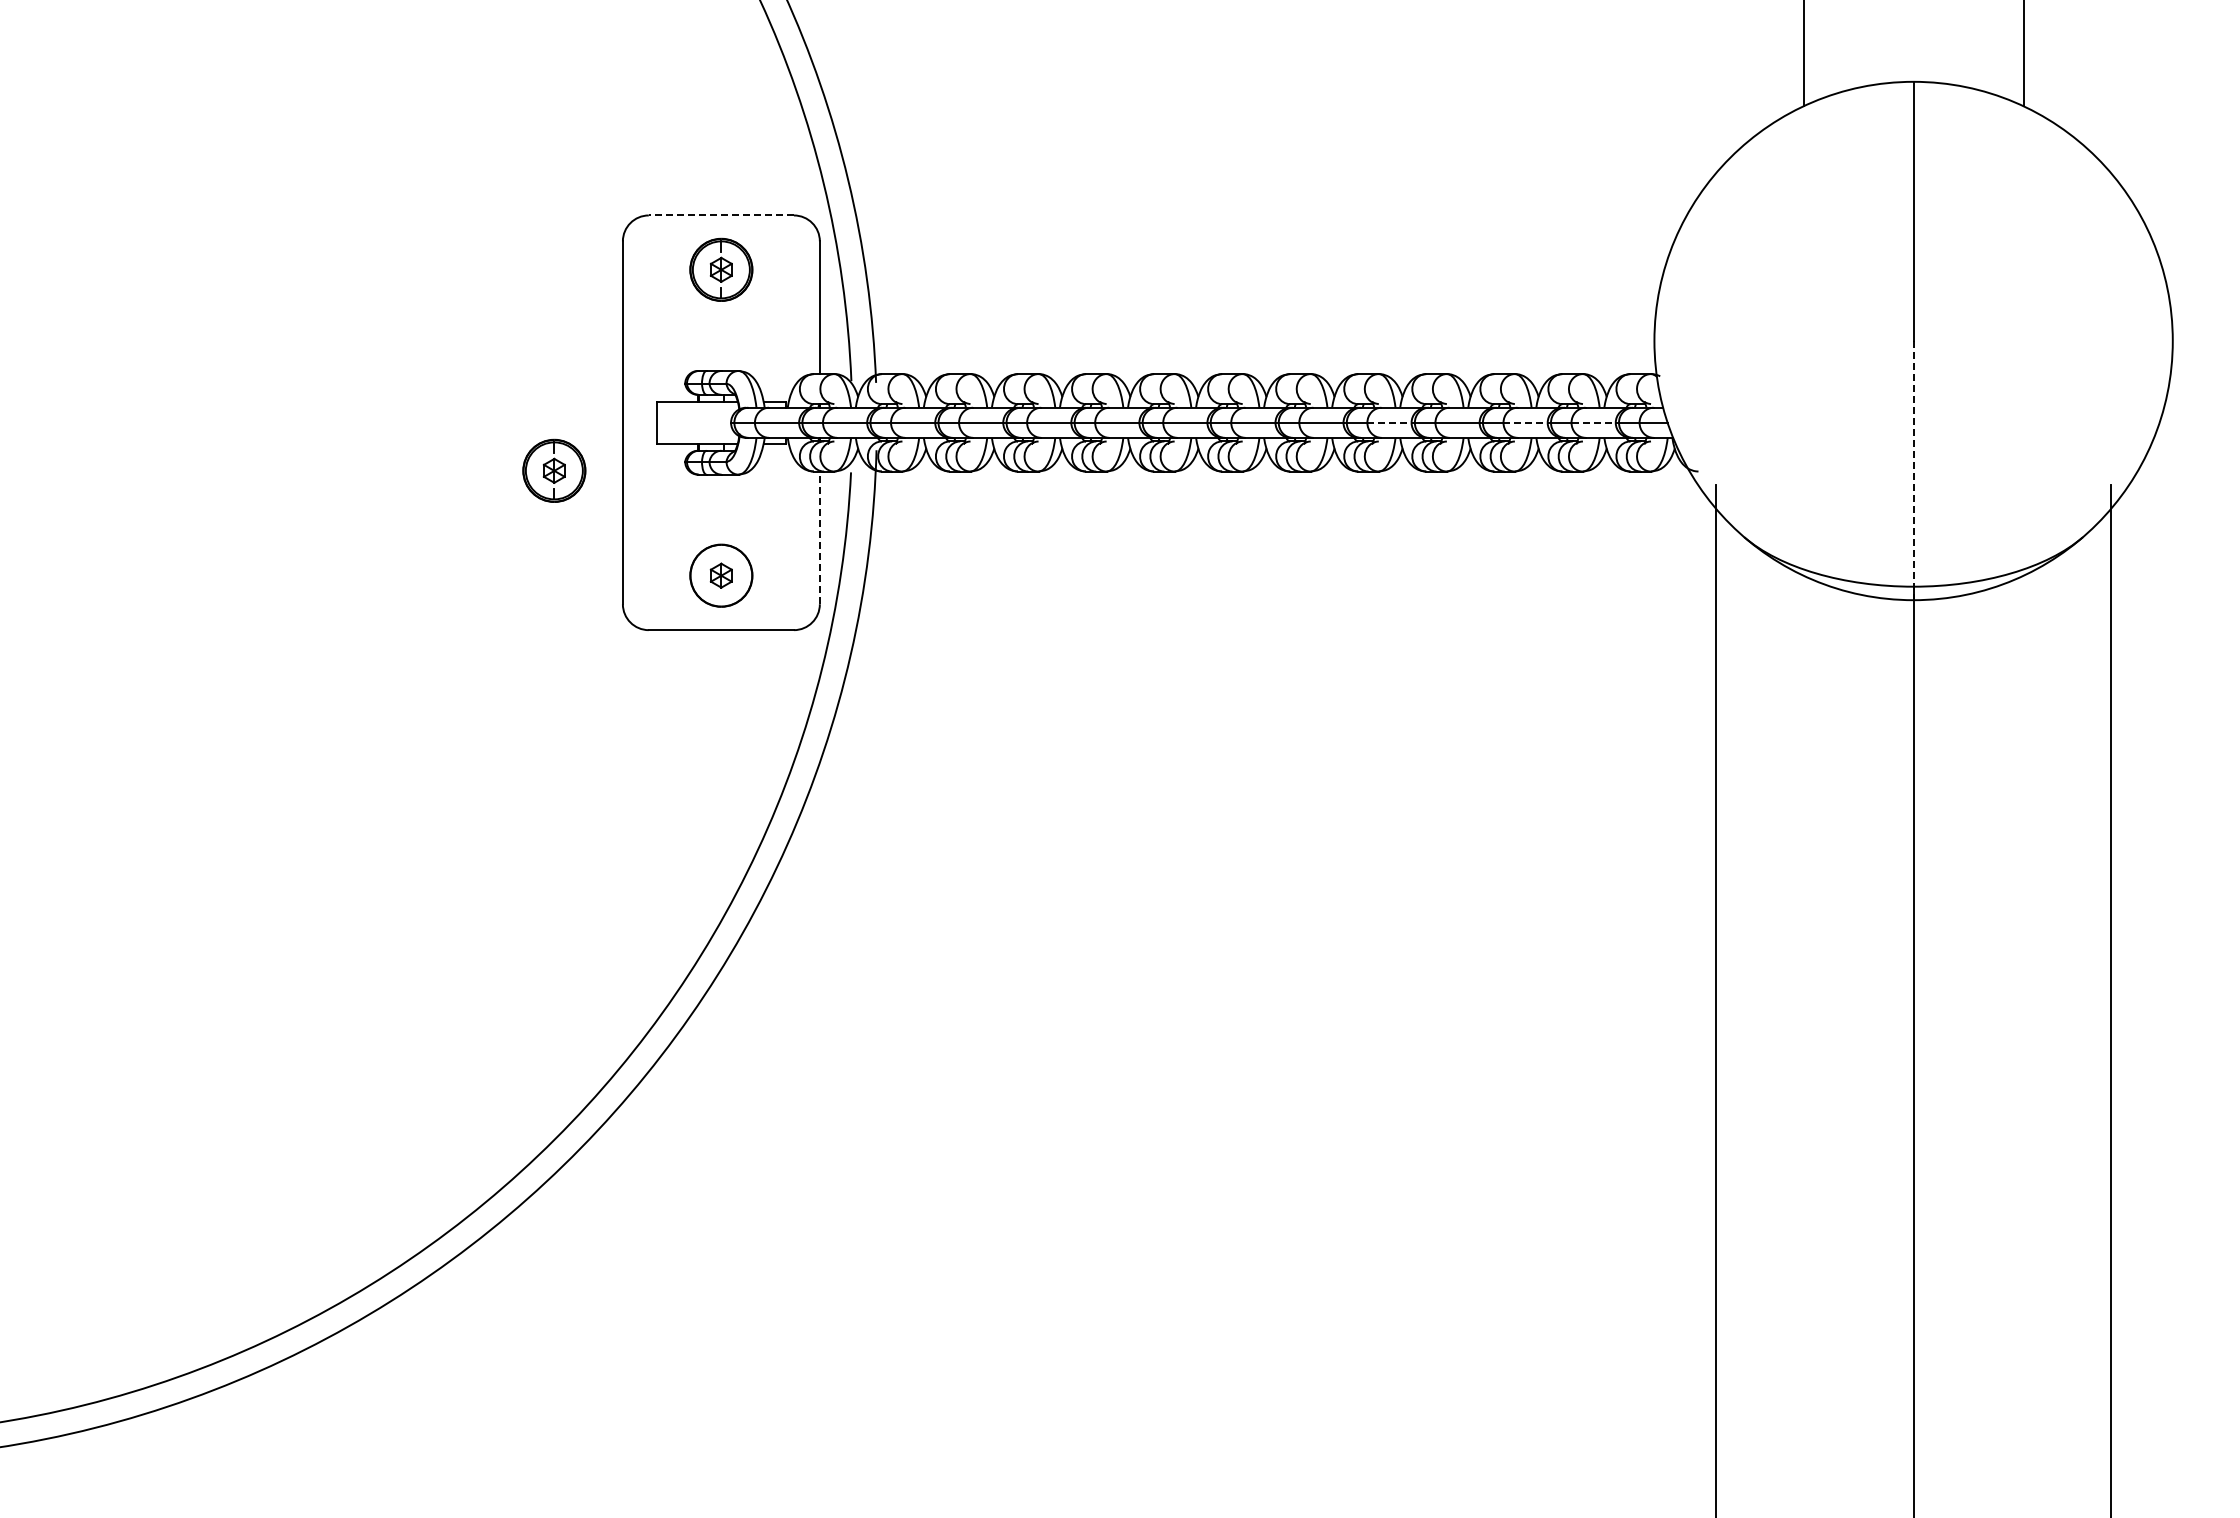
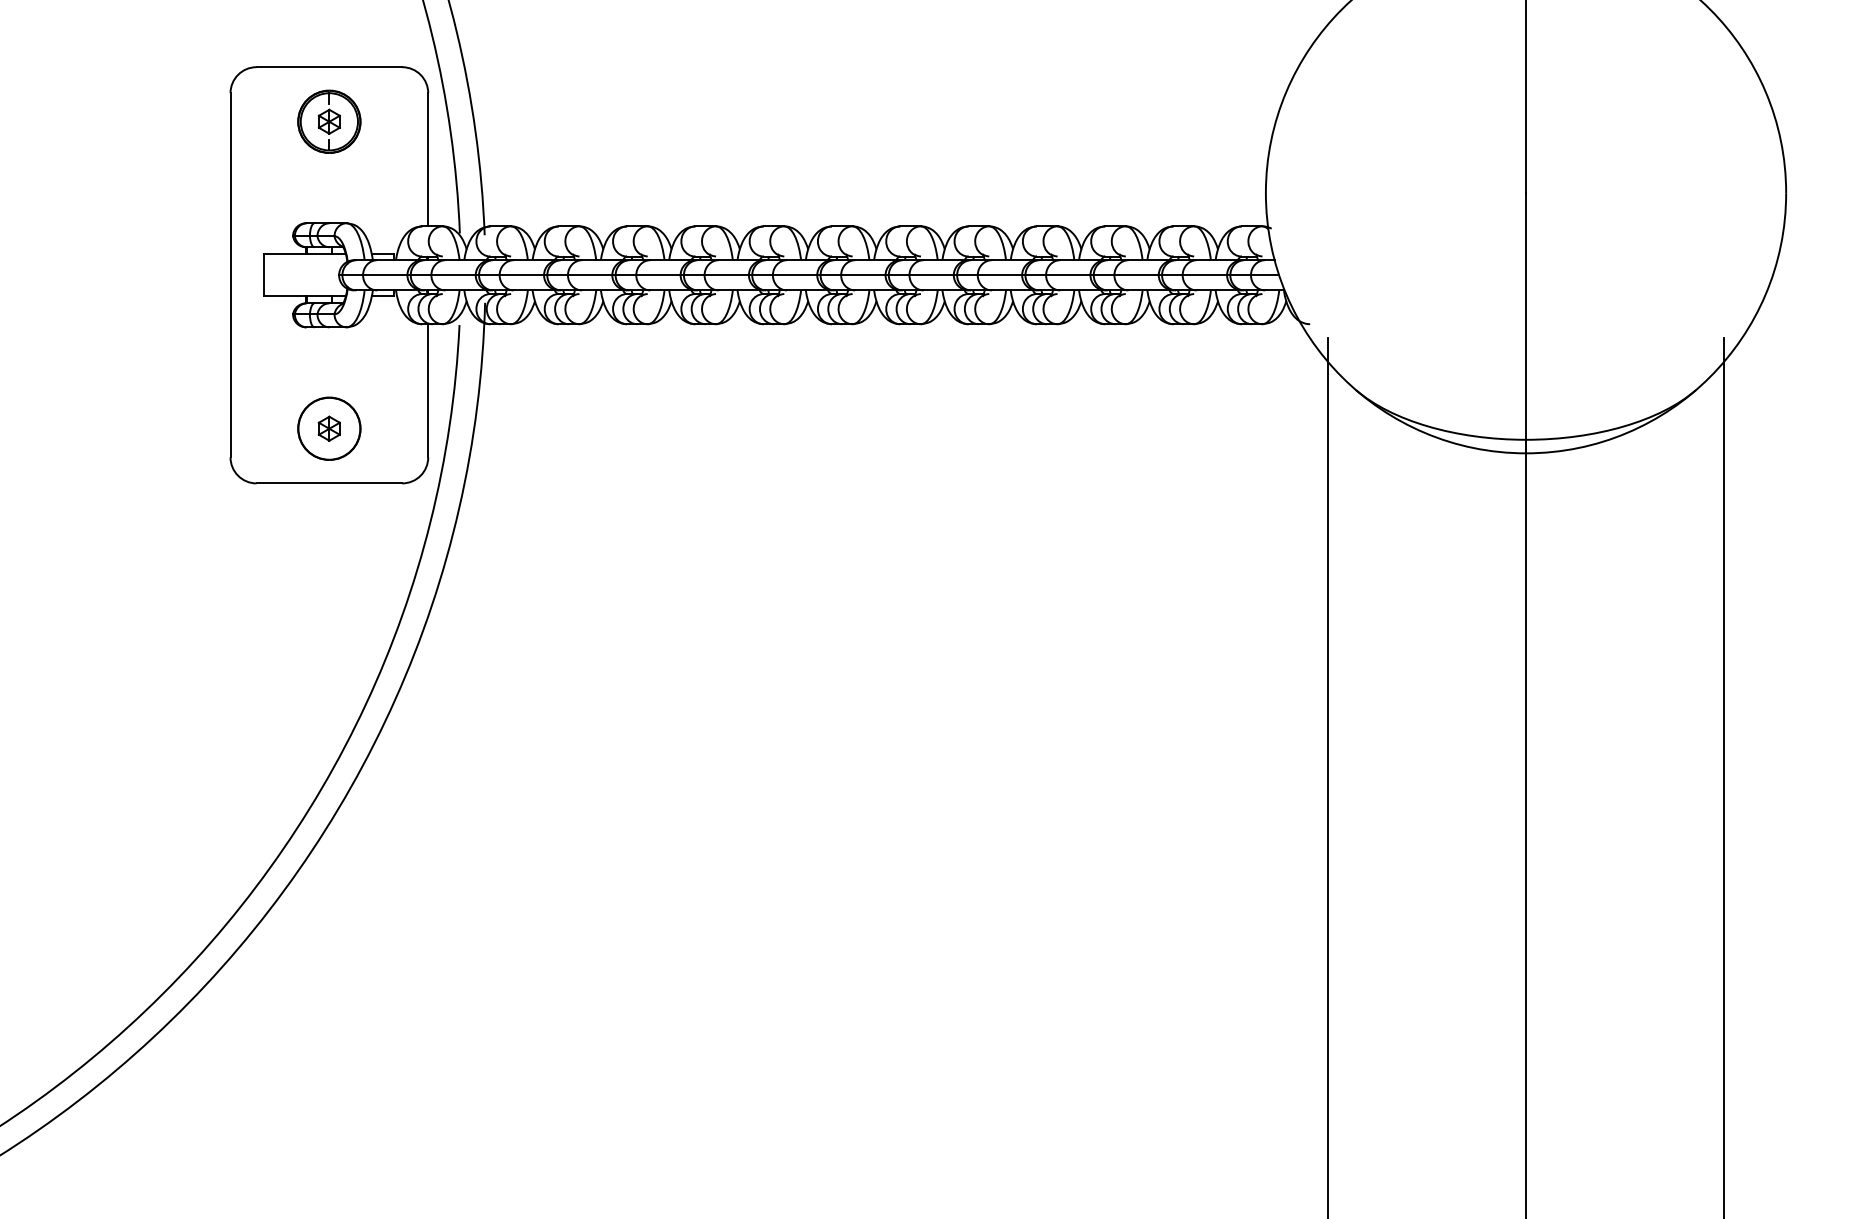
line: (721, 215) -> (329, 67), dashed -> solid
line: (1389, 422) -> (999, 274), dashed -> solid
line: (1526, 422) -> (1137, 274), dashed -> solid
line: (1594, 422) -> (1205, 274), dashed -> solid
part: (554, 470) -> (161, 323), removed
line: (1913, 470) -> (1525, 323), dashed -> solid
line: (819, 537) -> (427, 390), dashed -> solid

